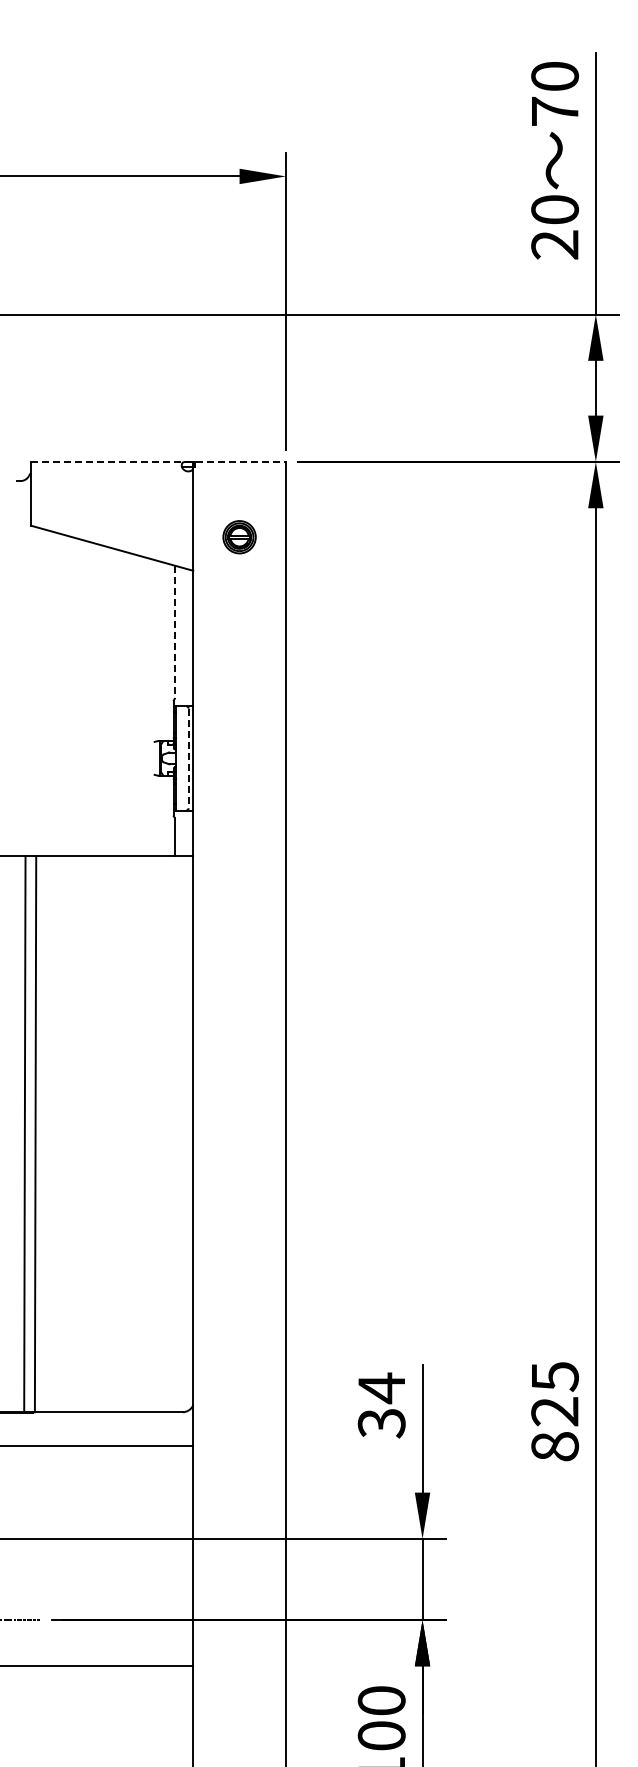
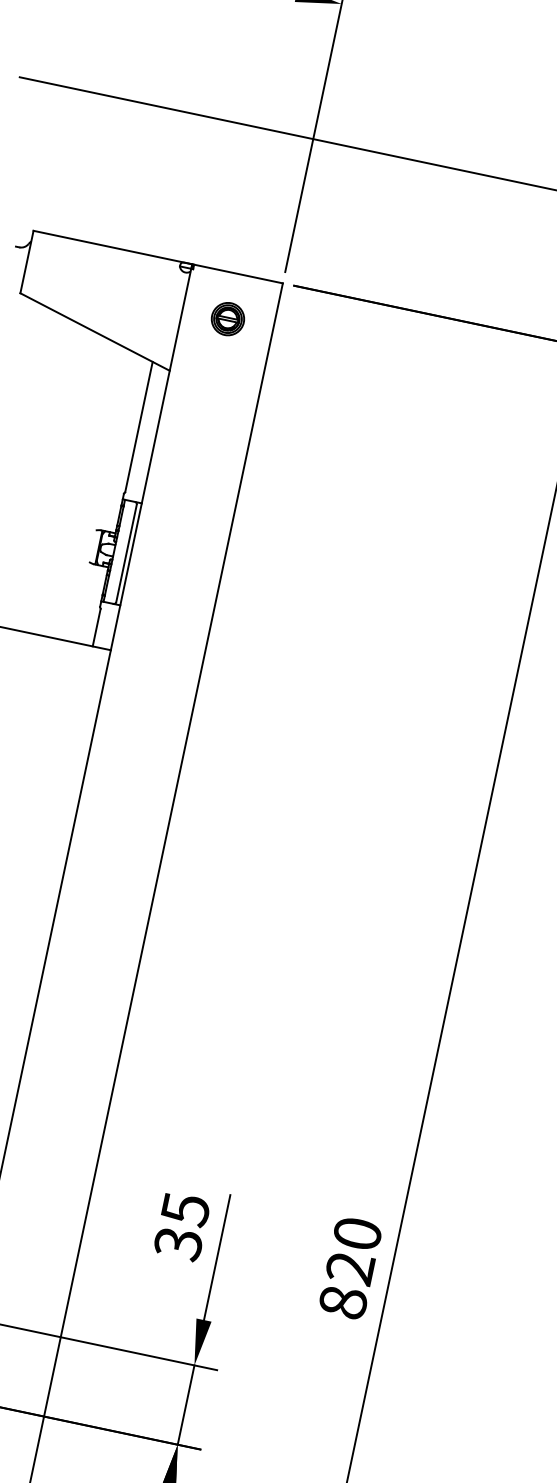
line: (159, 461) -> (159, 256), dashed -> solid
part: (239, 537) -> (227, 319), moved
line: (174, 632) -> (138, 427), dashed -> solid
line: (188, 758) -> (126, 553), dashed -> solid
text: (554, 1376) -> (357, 1233), 825 -> 820
text: (381, 1388) -> (185, 1209), 34 -> 35

